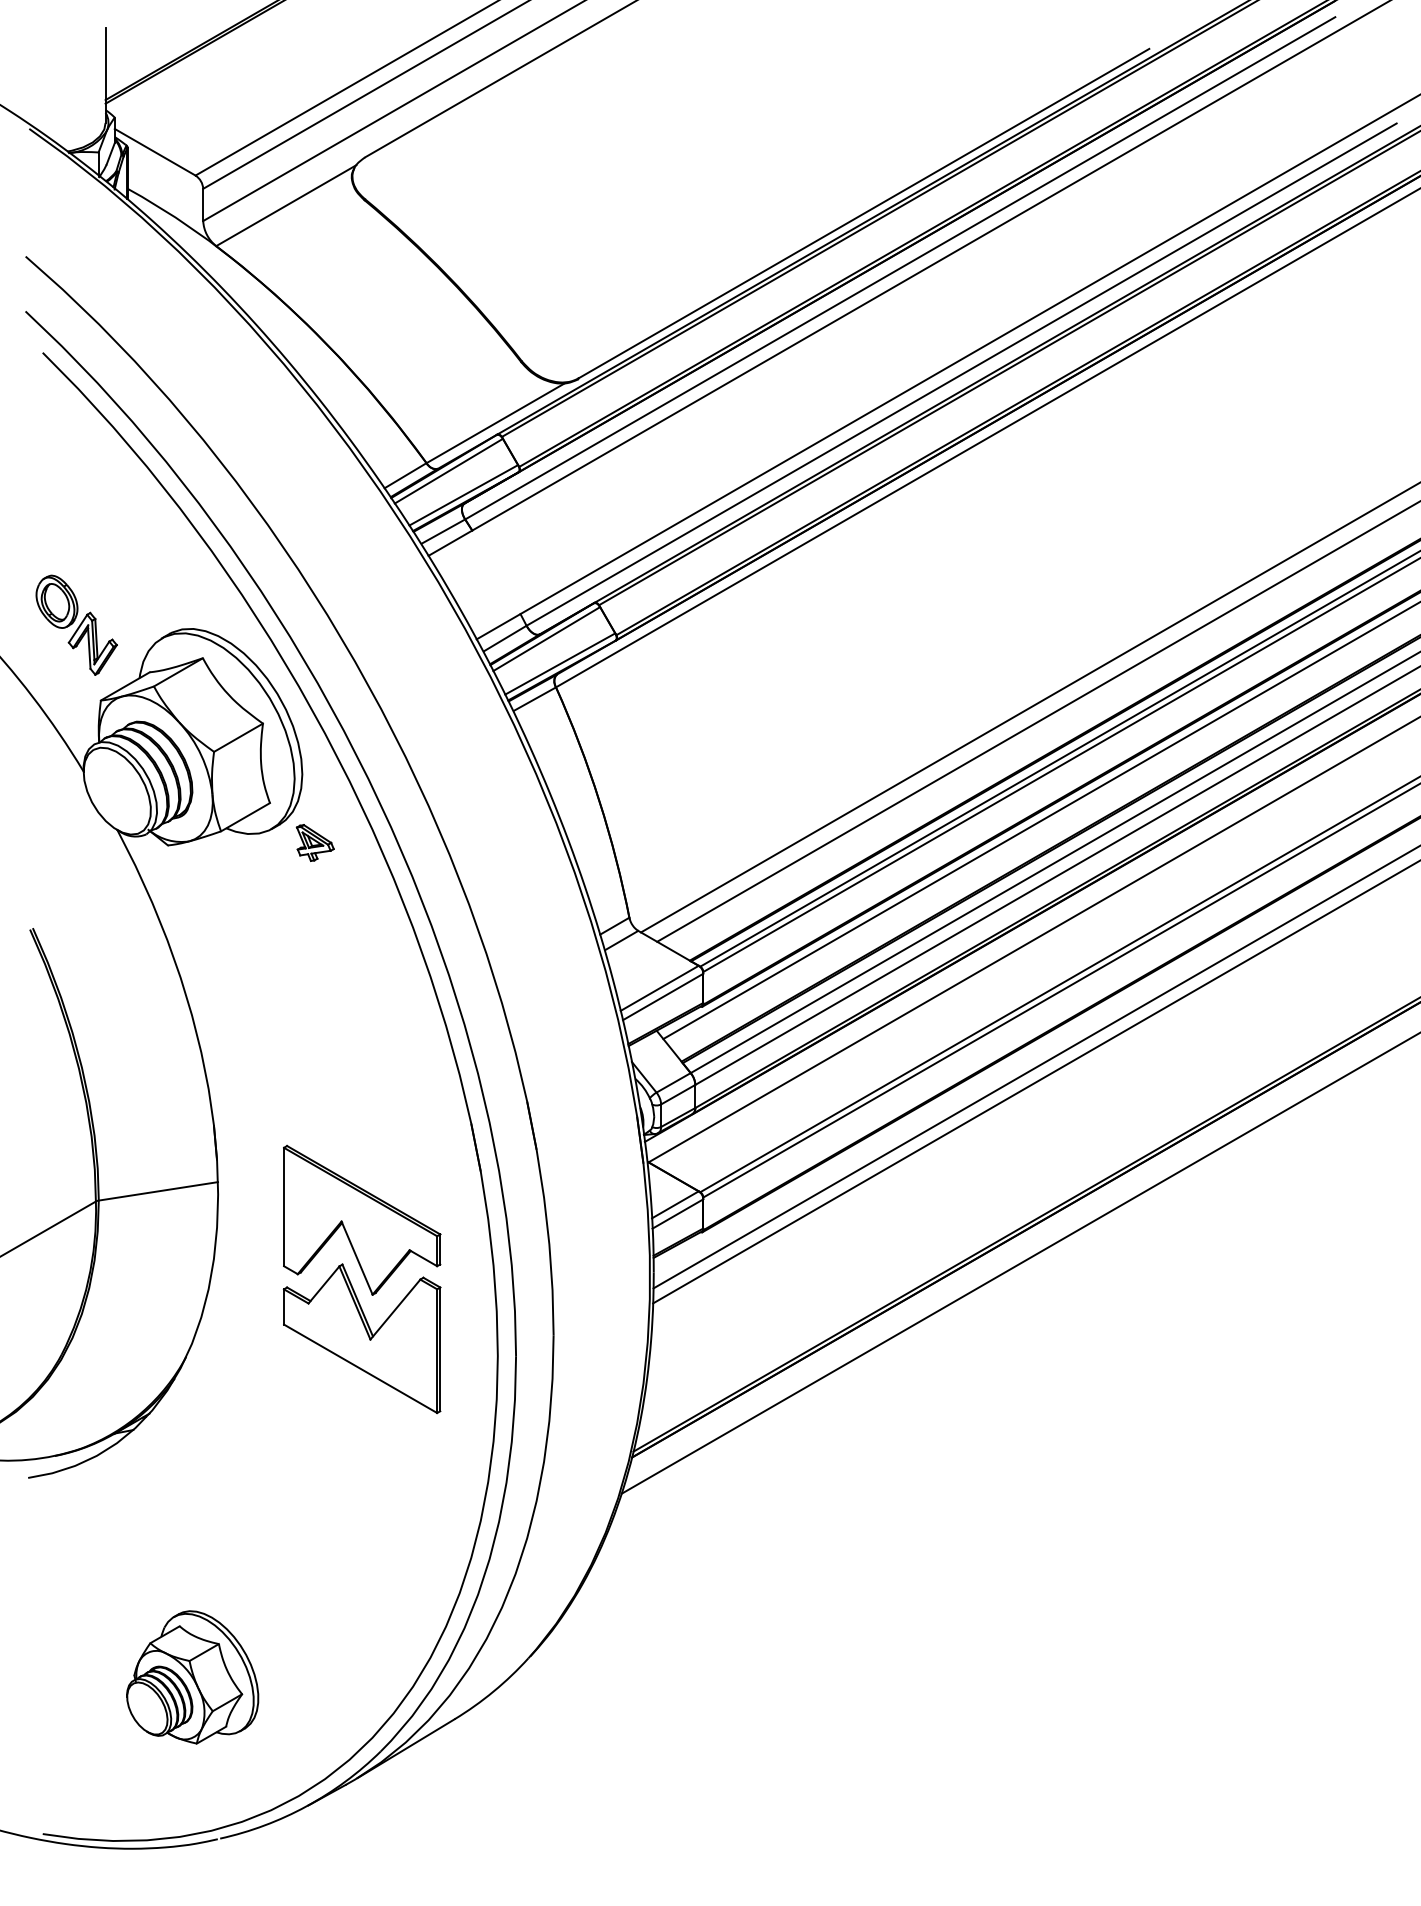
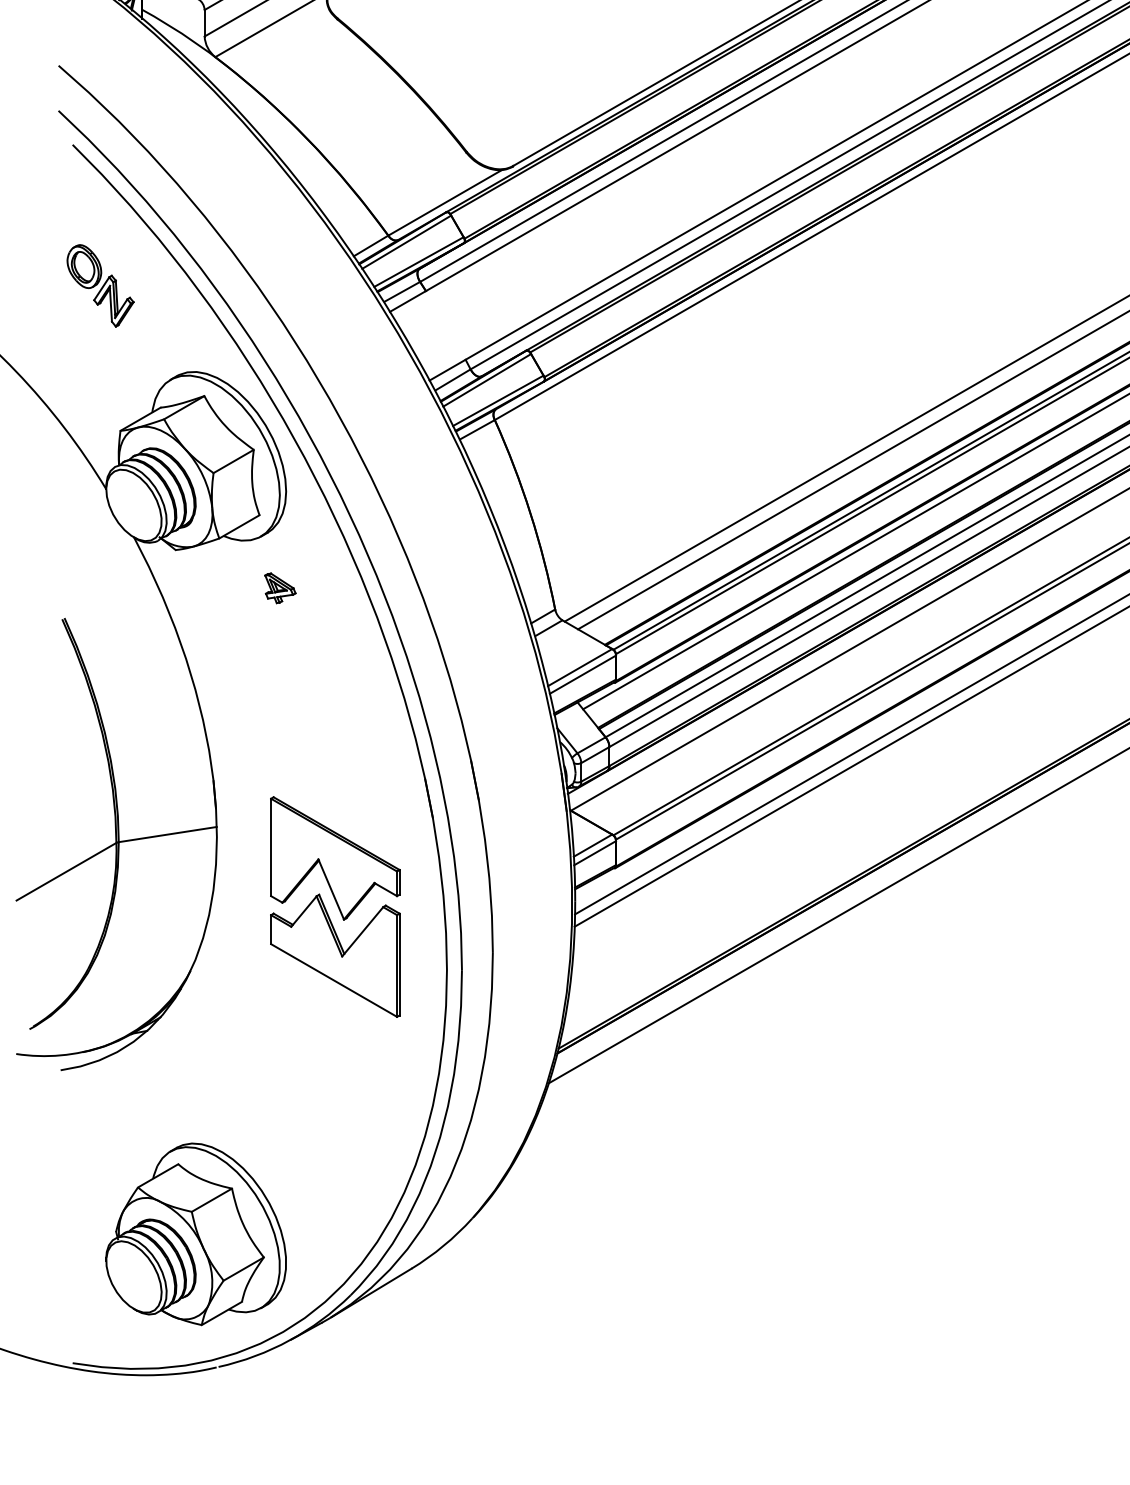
part: (76, 624) -> (100, 285), moved
part: (314, 842) -> (279, 587), moved
part: (192, 1677) -> (195, 1234), size x1.67

